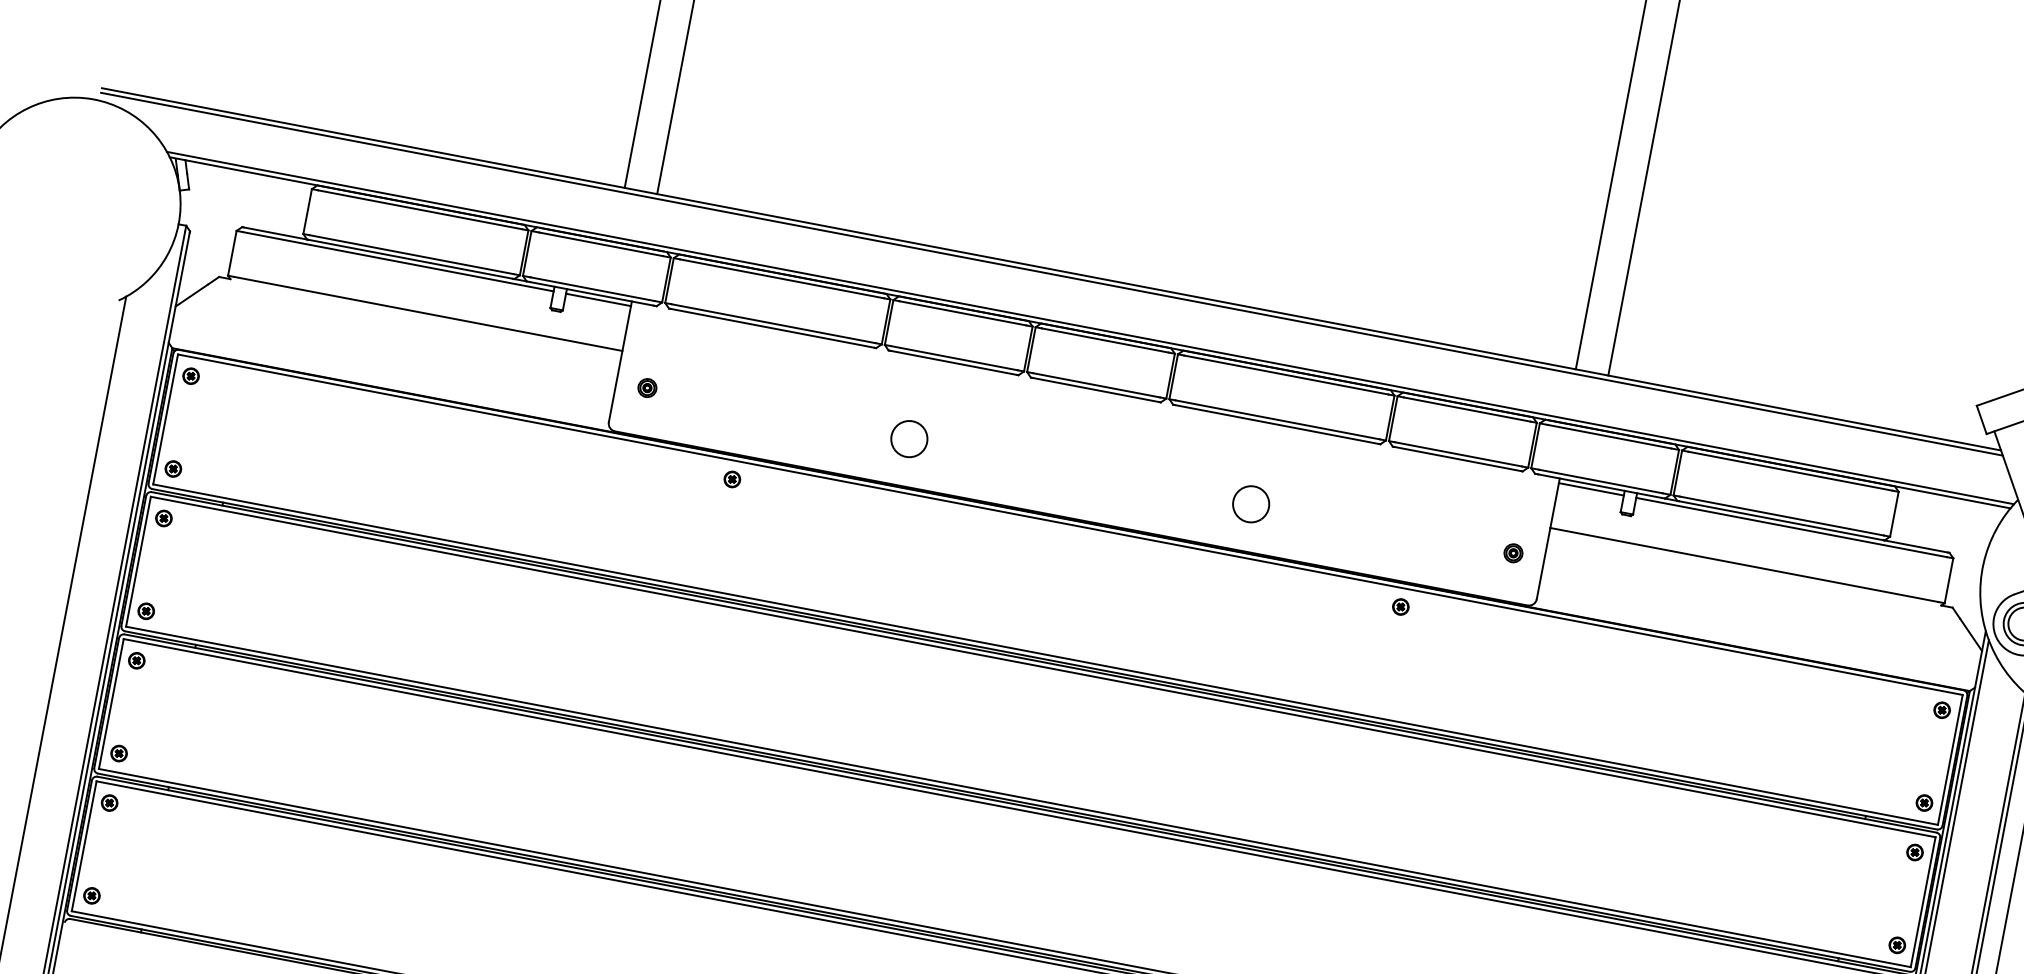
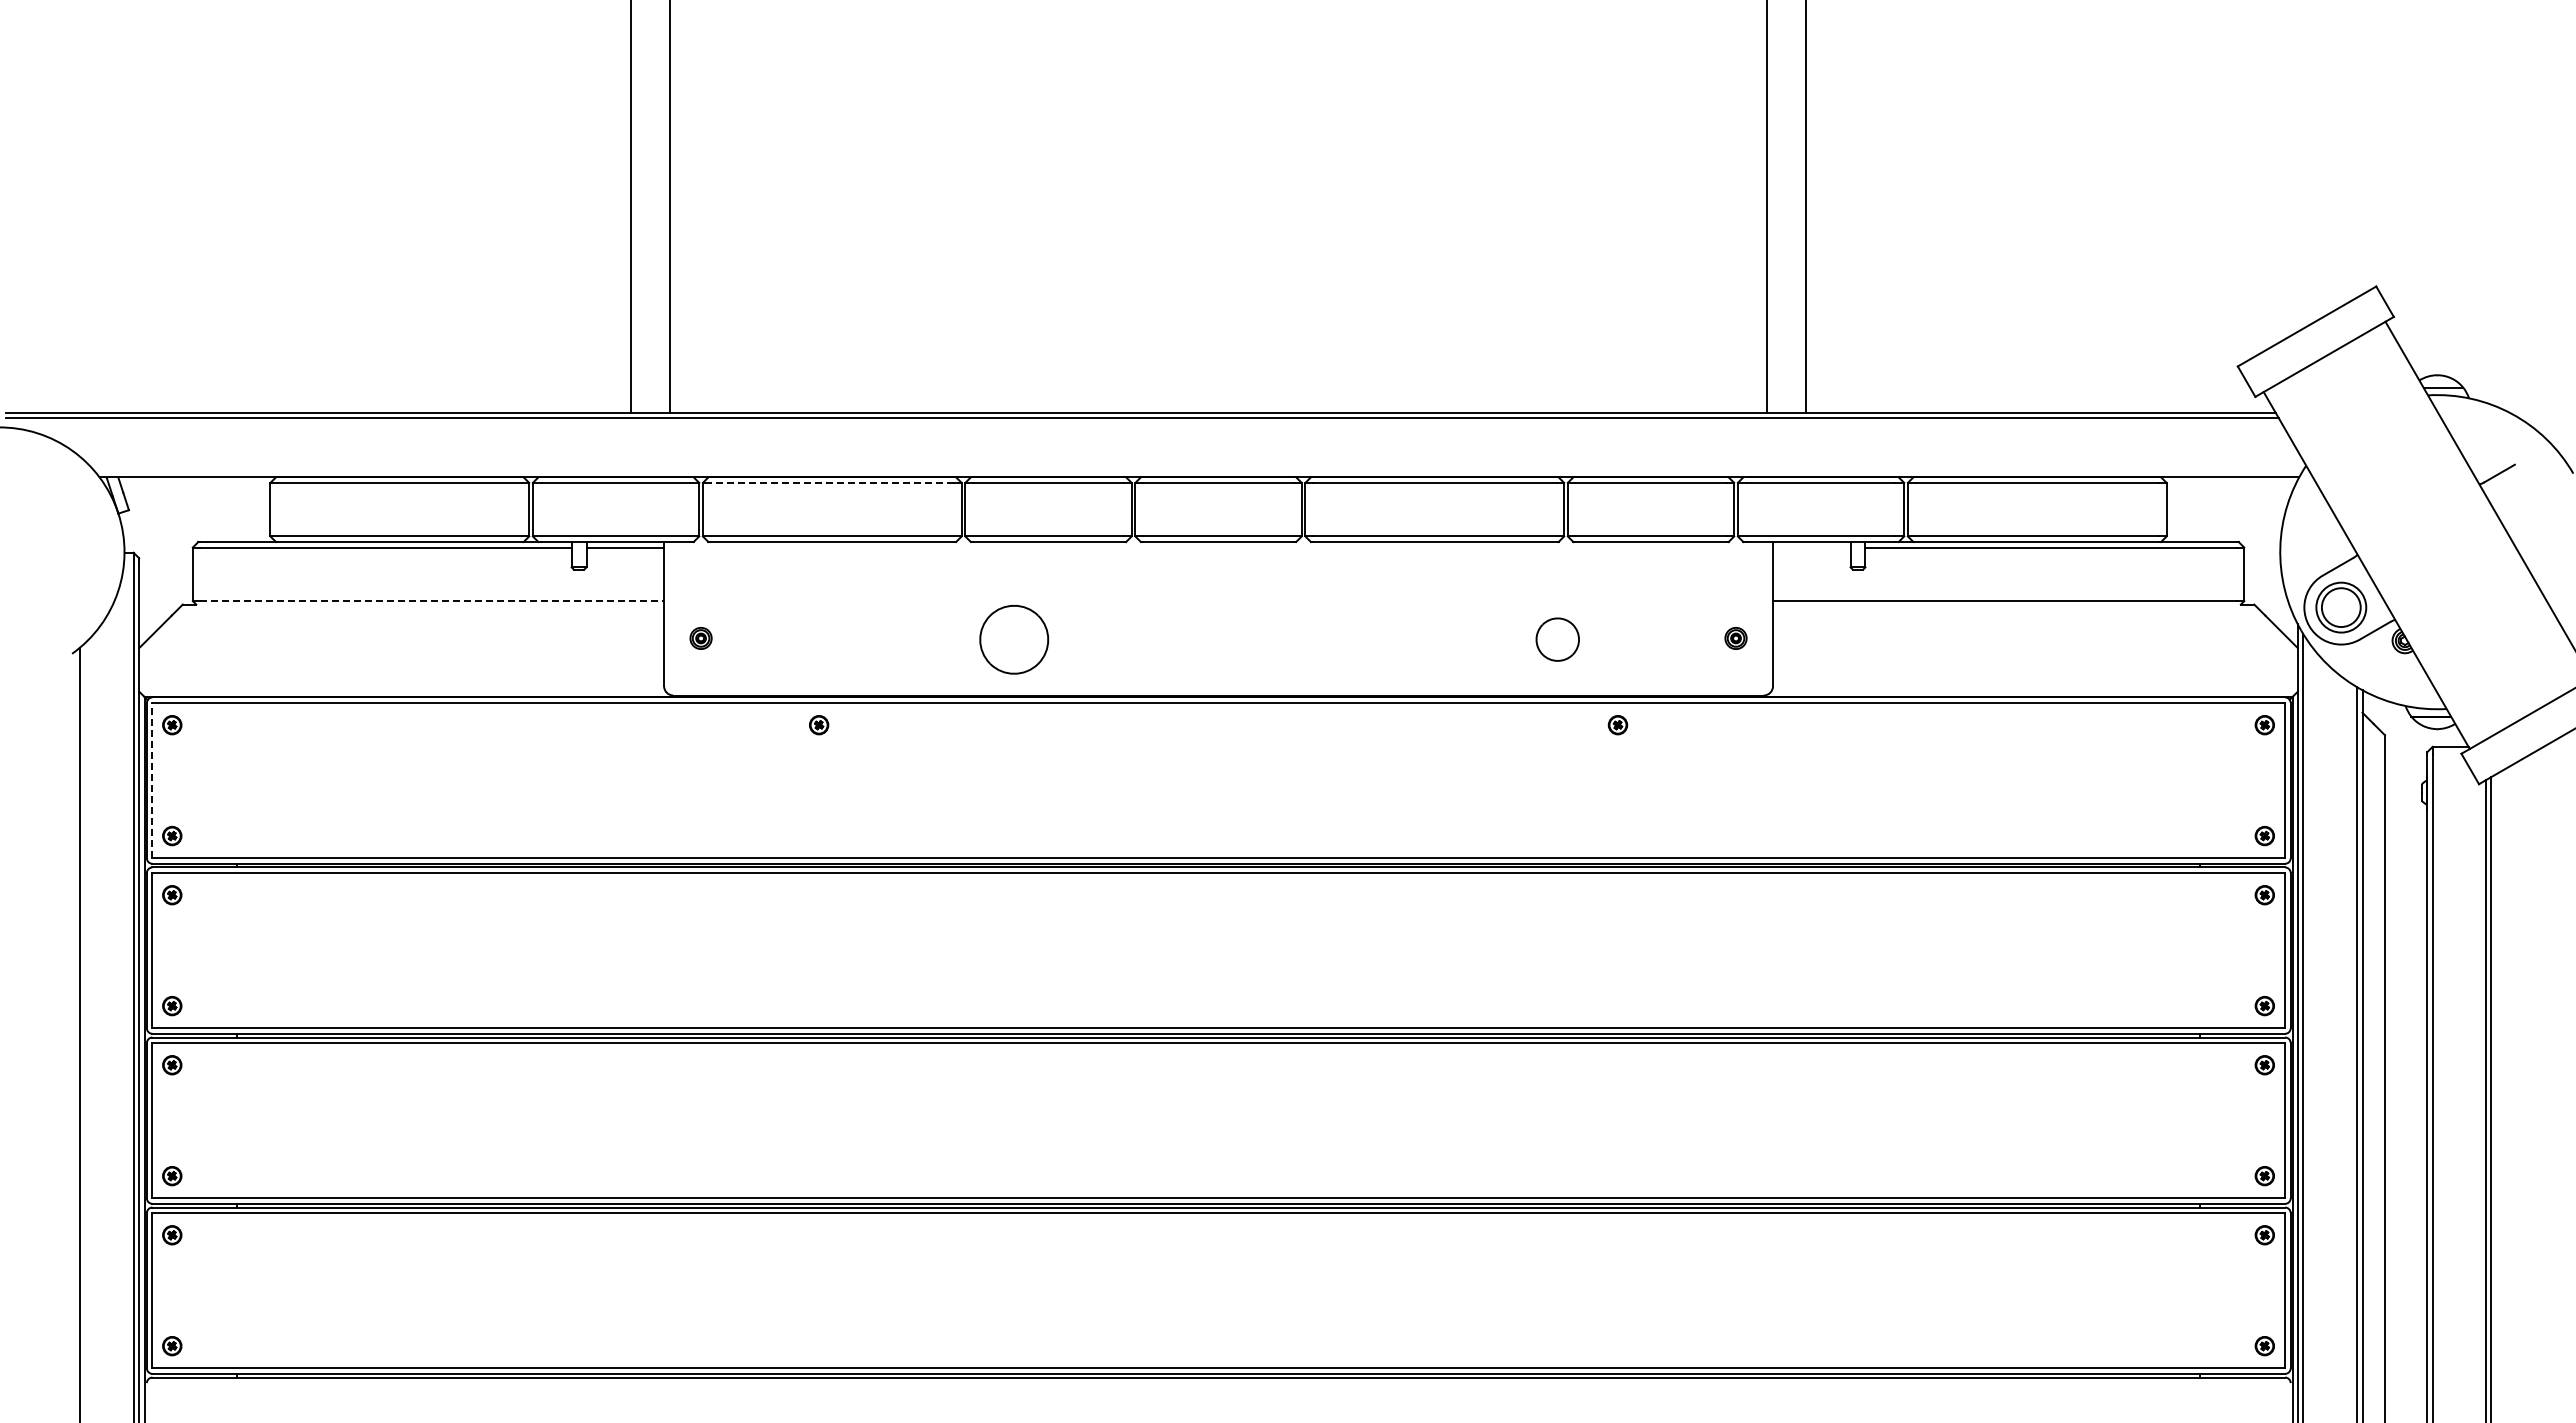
line: (782, 278) -> (832, 482), solid -> dashed
line: (428, 314) -> (432, 601), solid -> dashed
line: (1090, 327) -> (1198, 471), removed
line: (165, 419) -> (152, 780), solid -> dashed
part: (909, 438) -> (1014, 639), size x1.6
line: (1591, 489) -> (1811, 547), removed
part: (1250, 504) -> (1557, 639), moved

